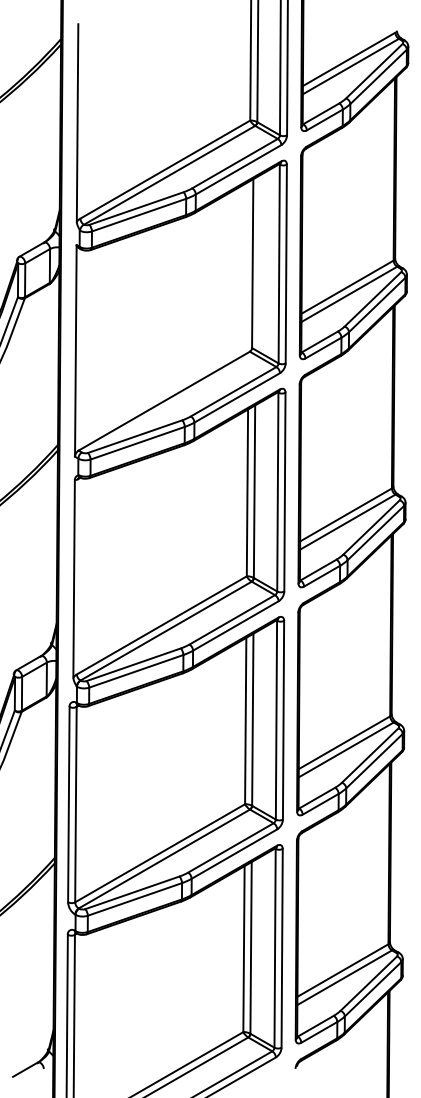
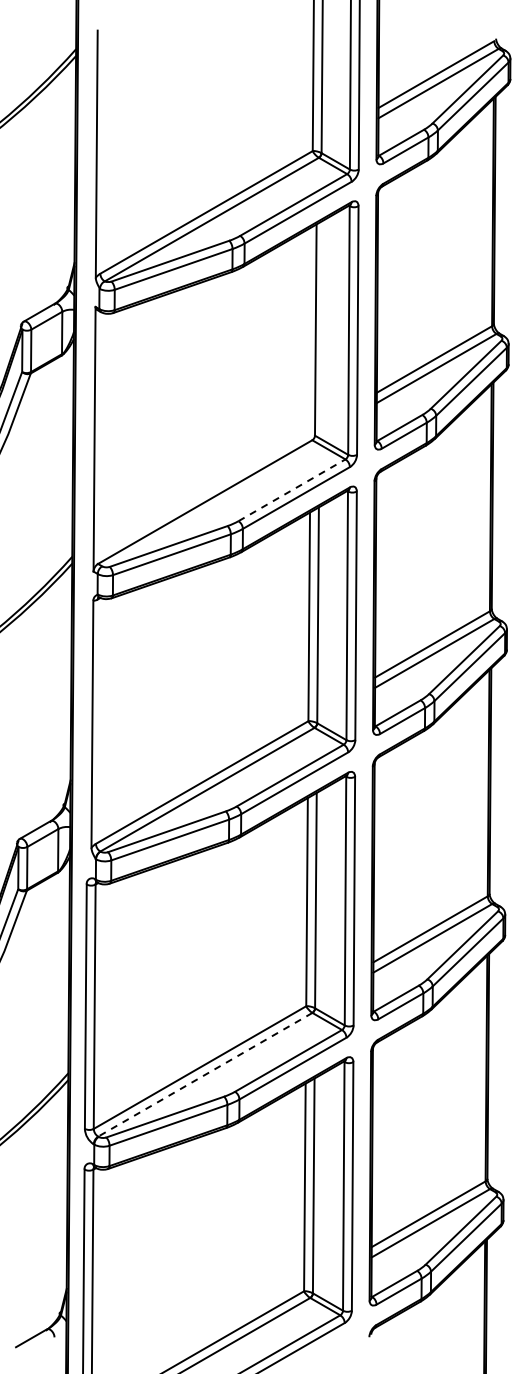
line: (233, 391) -> (291, 490), solid -> dashed
line: (164, 858) -> (205, 1074), solid -> dashed

